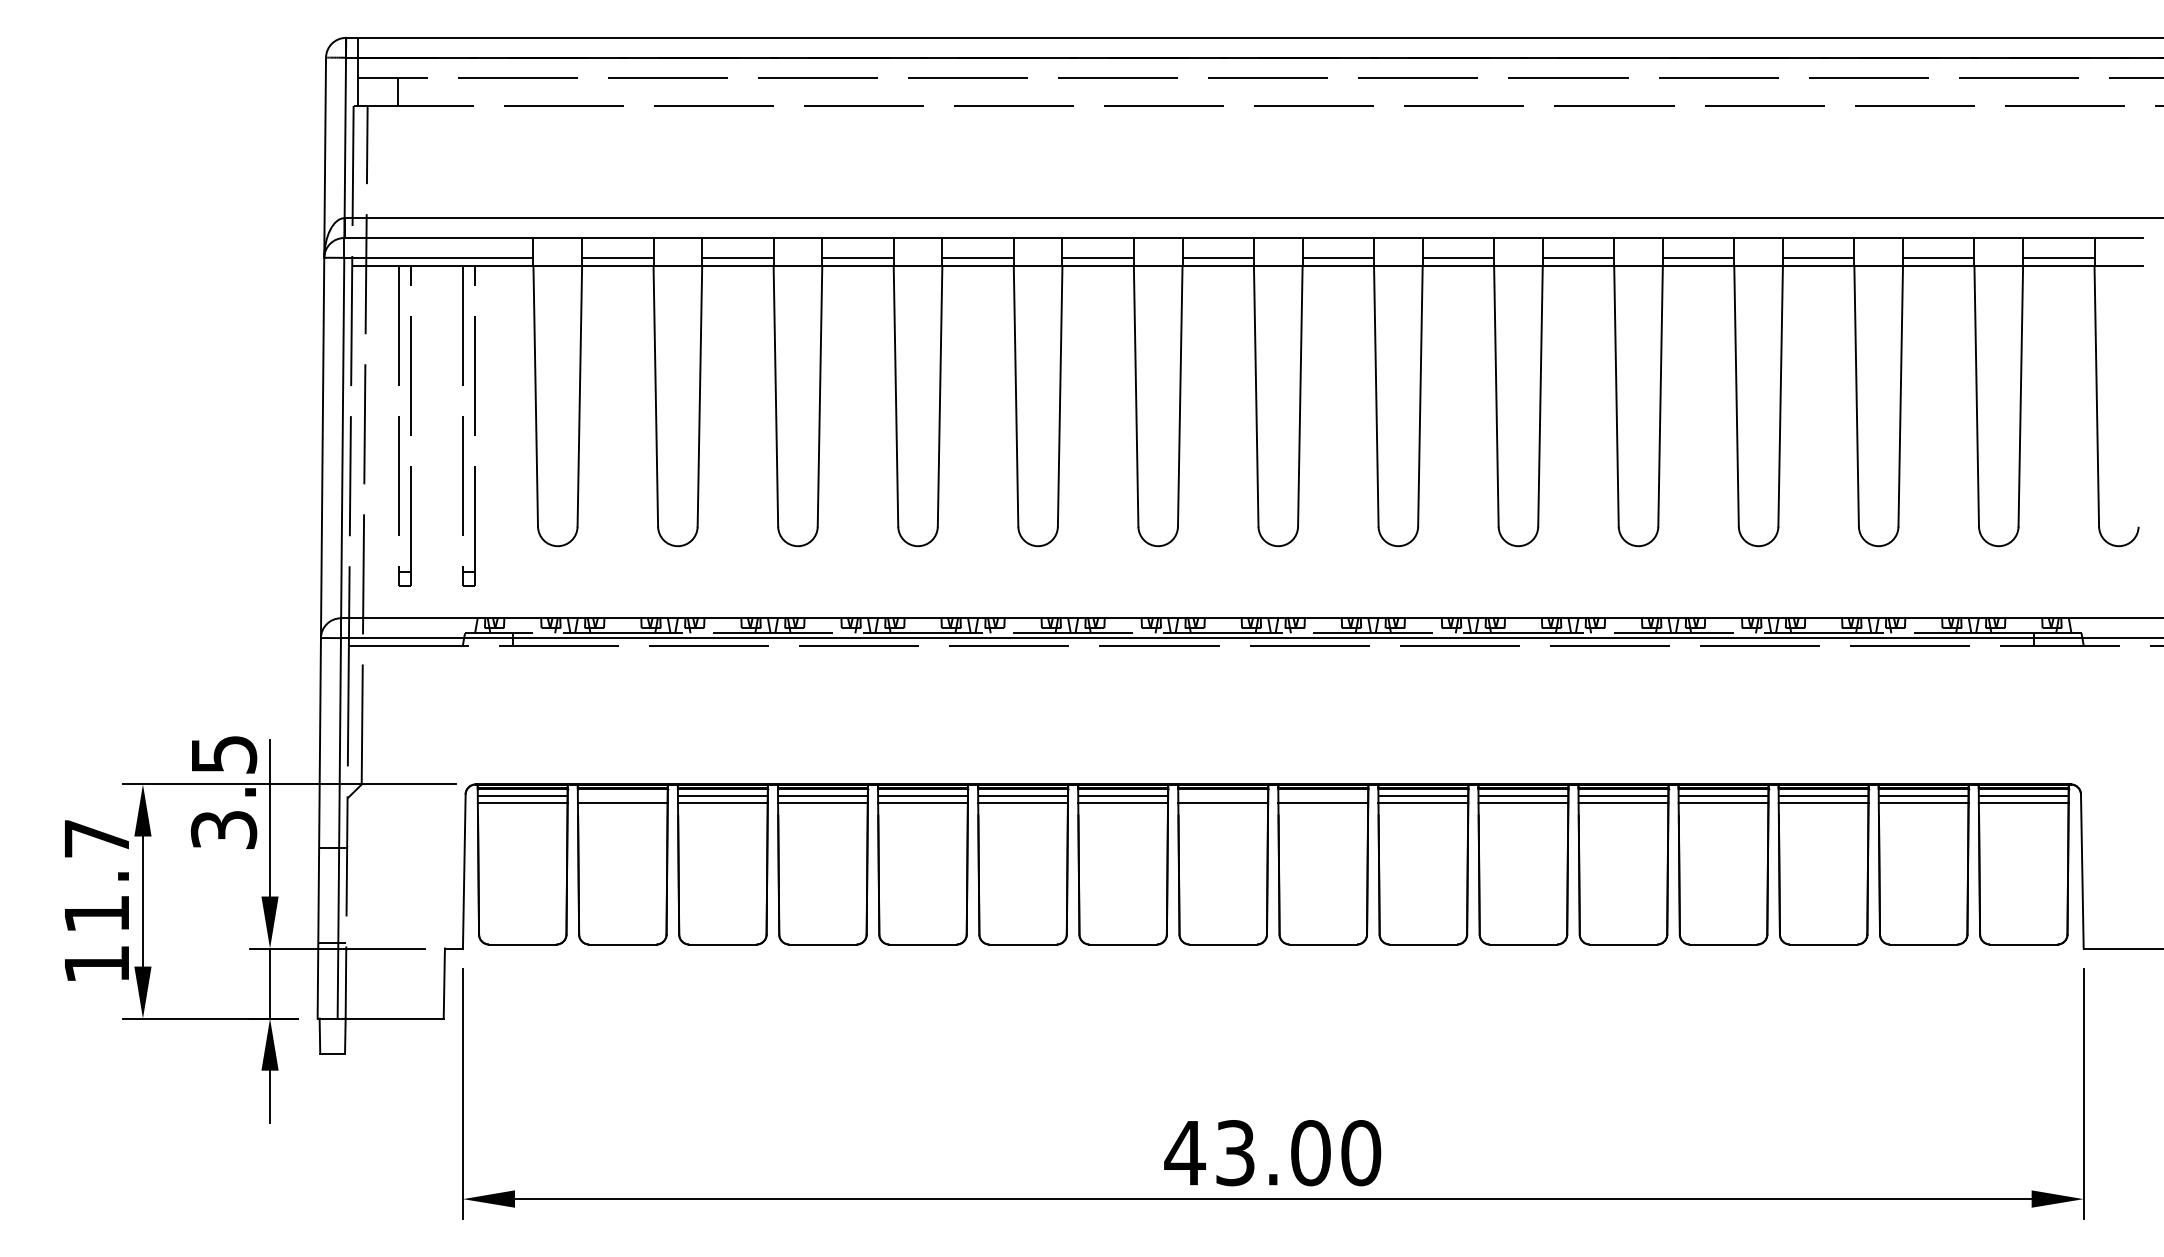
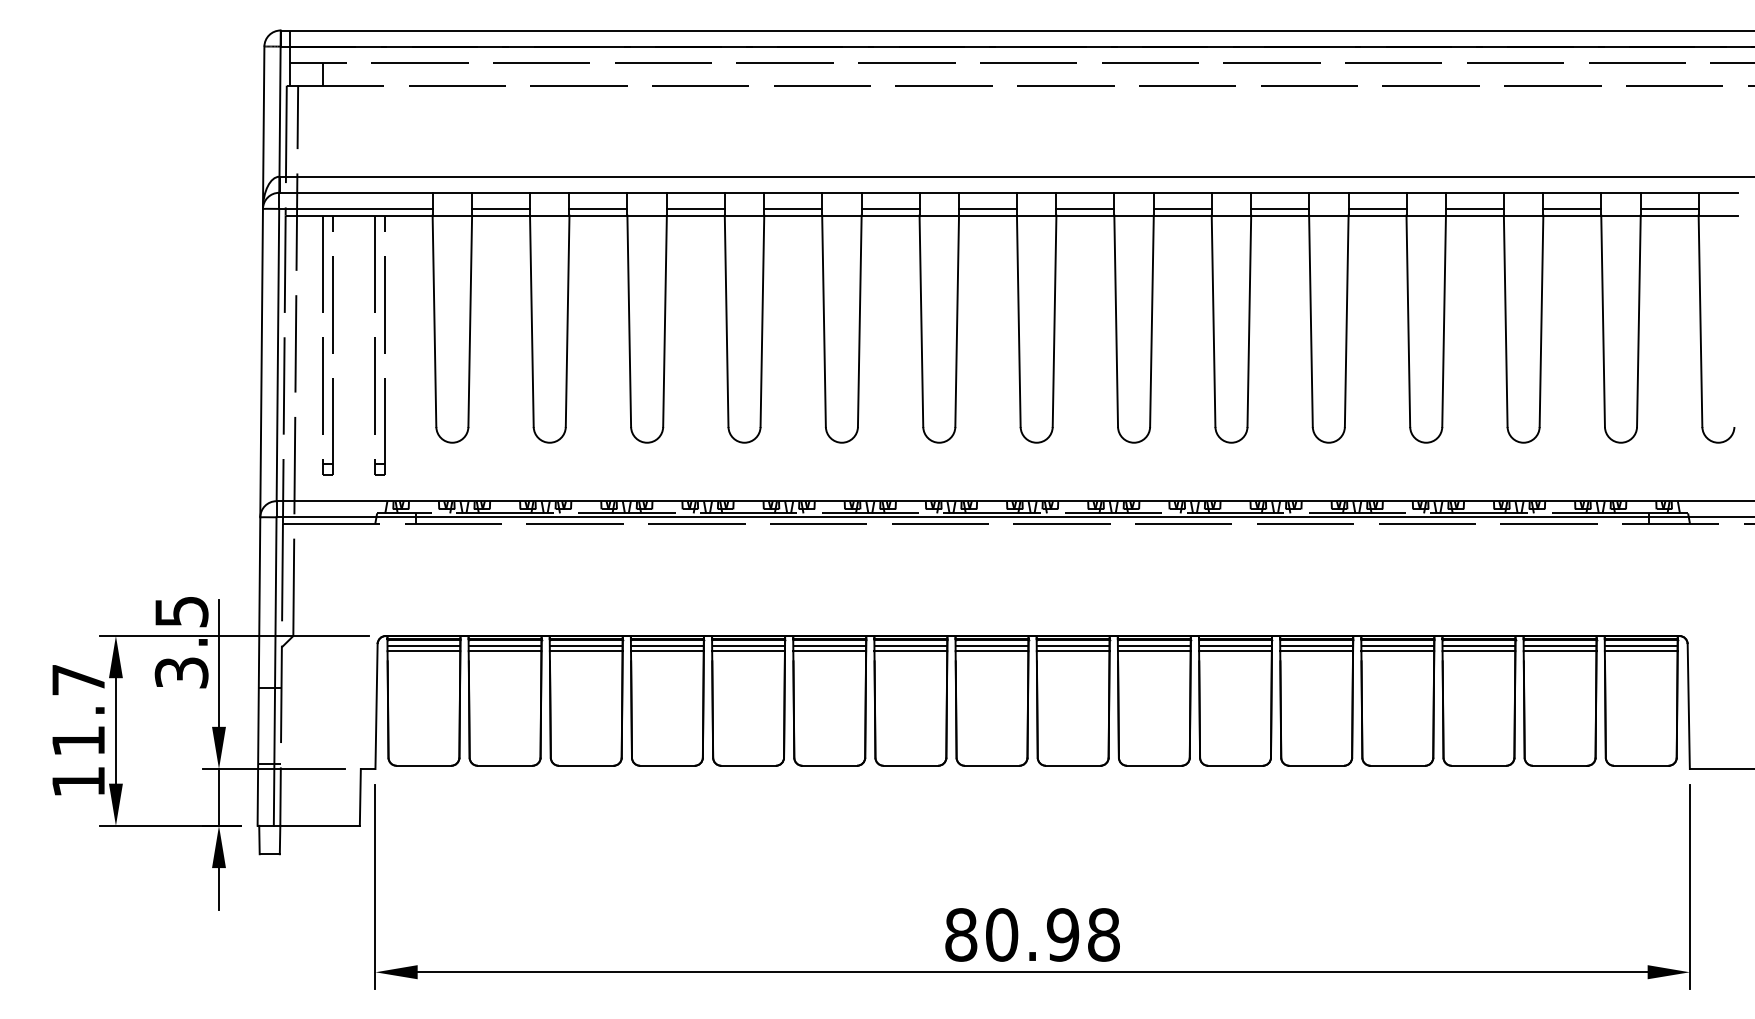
line: (622, 796) -> (504, 645), added
line: (1223, 796) -> (992, 645), added
line: (1323, 796) -> (1073, 645), added
text: (1272, 1153) -> (1031, 935), 43.00 -> 80.98

